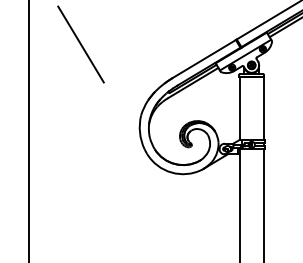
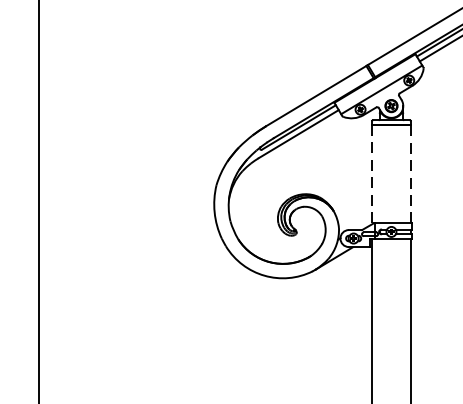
line: (80, 44) -> (120, 73), removed
line: (263, 107) -> (410, 172), solid -> dashed
line: (239, 109) -> (372, 175), solid -> dashed

